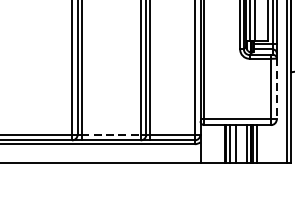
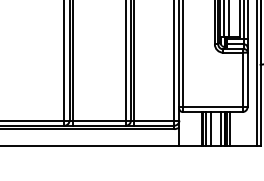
line: (276, 89) -> (247, 80), dashed -> solid
line: (111, 134) -> (99, 120), dashed -> solid

